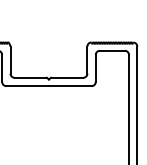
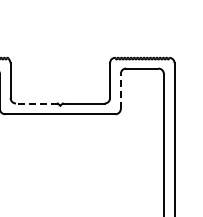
line: (95, 67) -> (120, 90), solid -> dashed
line: (30, 77) -> (36, 103), solid -> dashed

